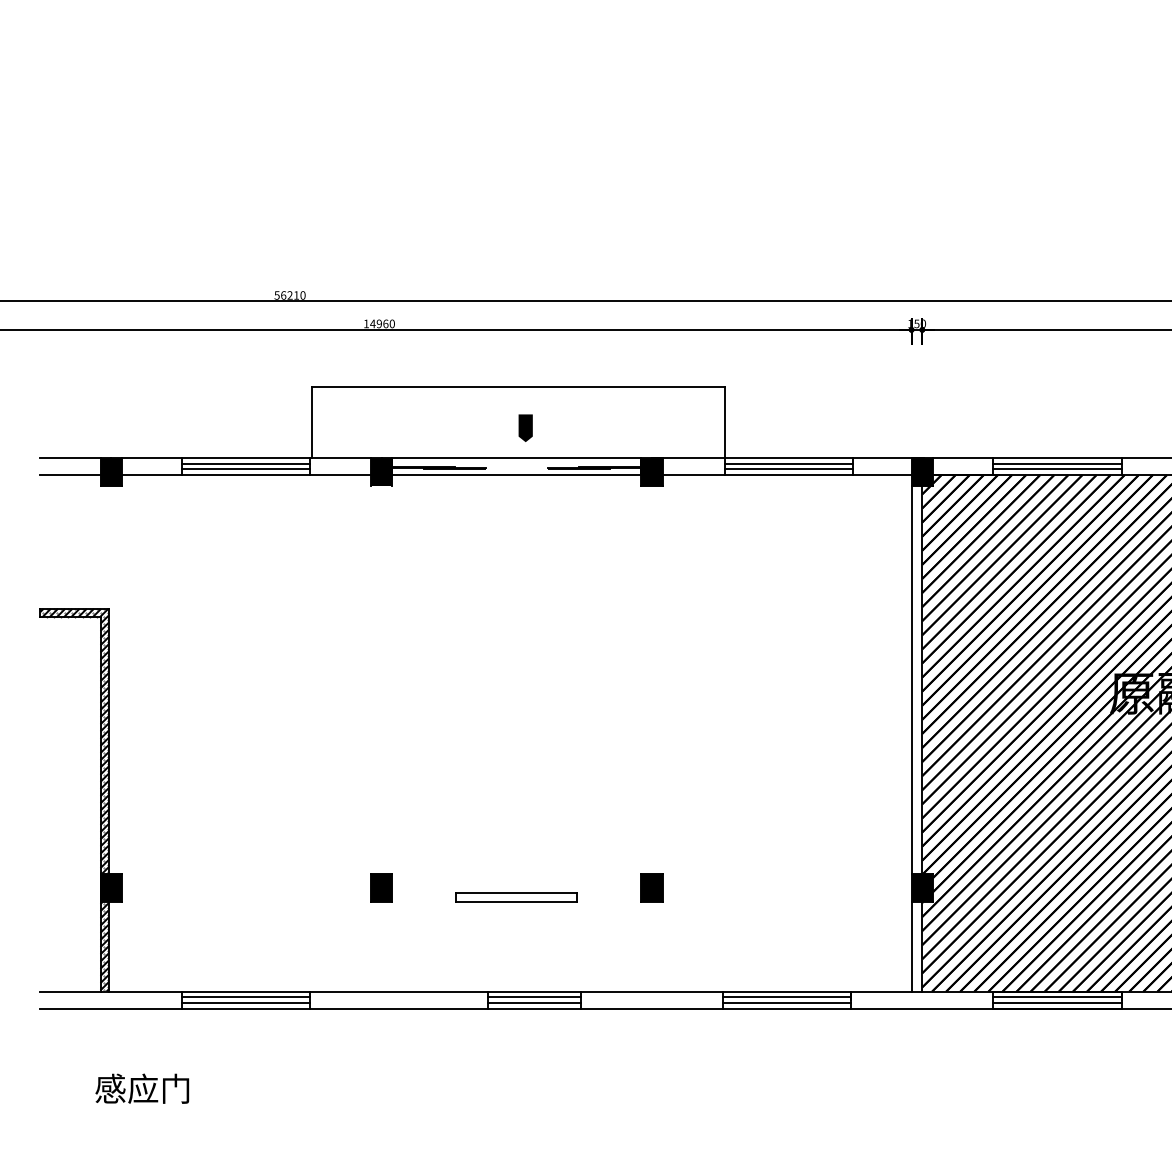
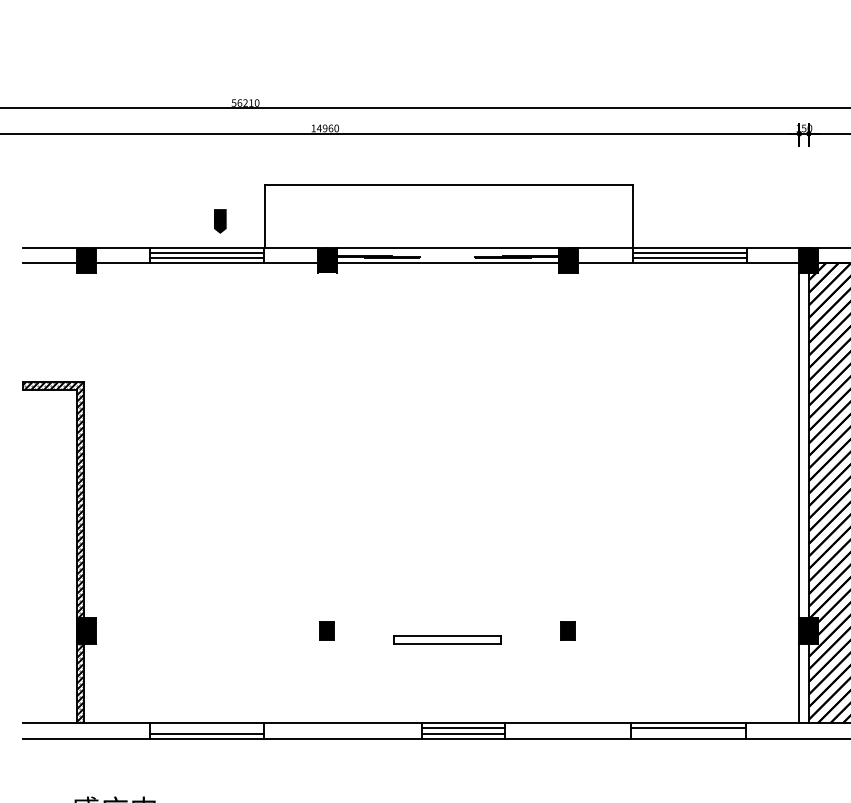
line: (525, 427) -> (220, 220), moved
part: (381, 887) -> (327, 630), size x0.7
part: (651, 887) -> (567, 630), size x0.7
line: (246, 997) -> (206, 728), removed
line: (787, 1003) -> (688, 733), removed

